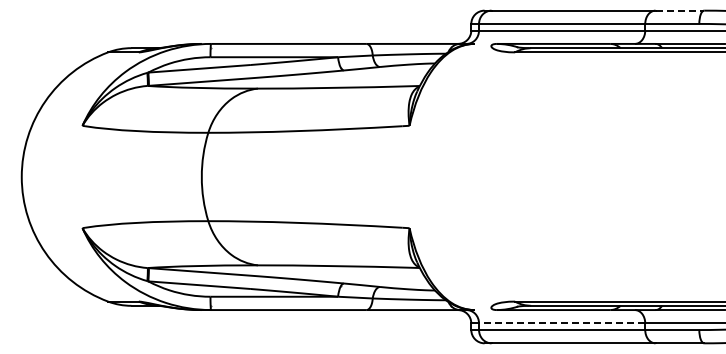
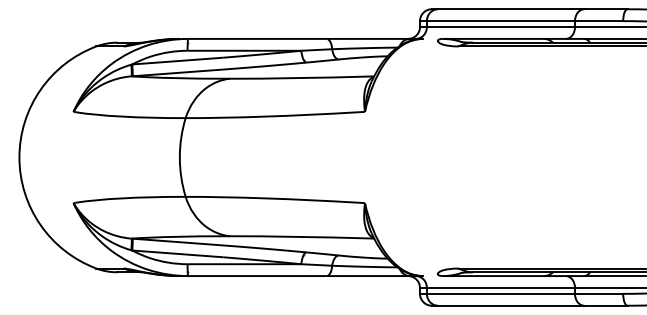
line: (680, 10) -> (606, 9), dashed -> solid
line: (561, 323) -> (500, 288), dashed -> solid

